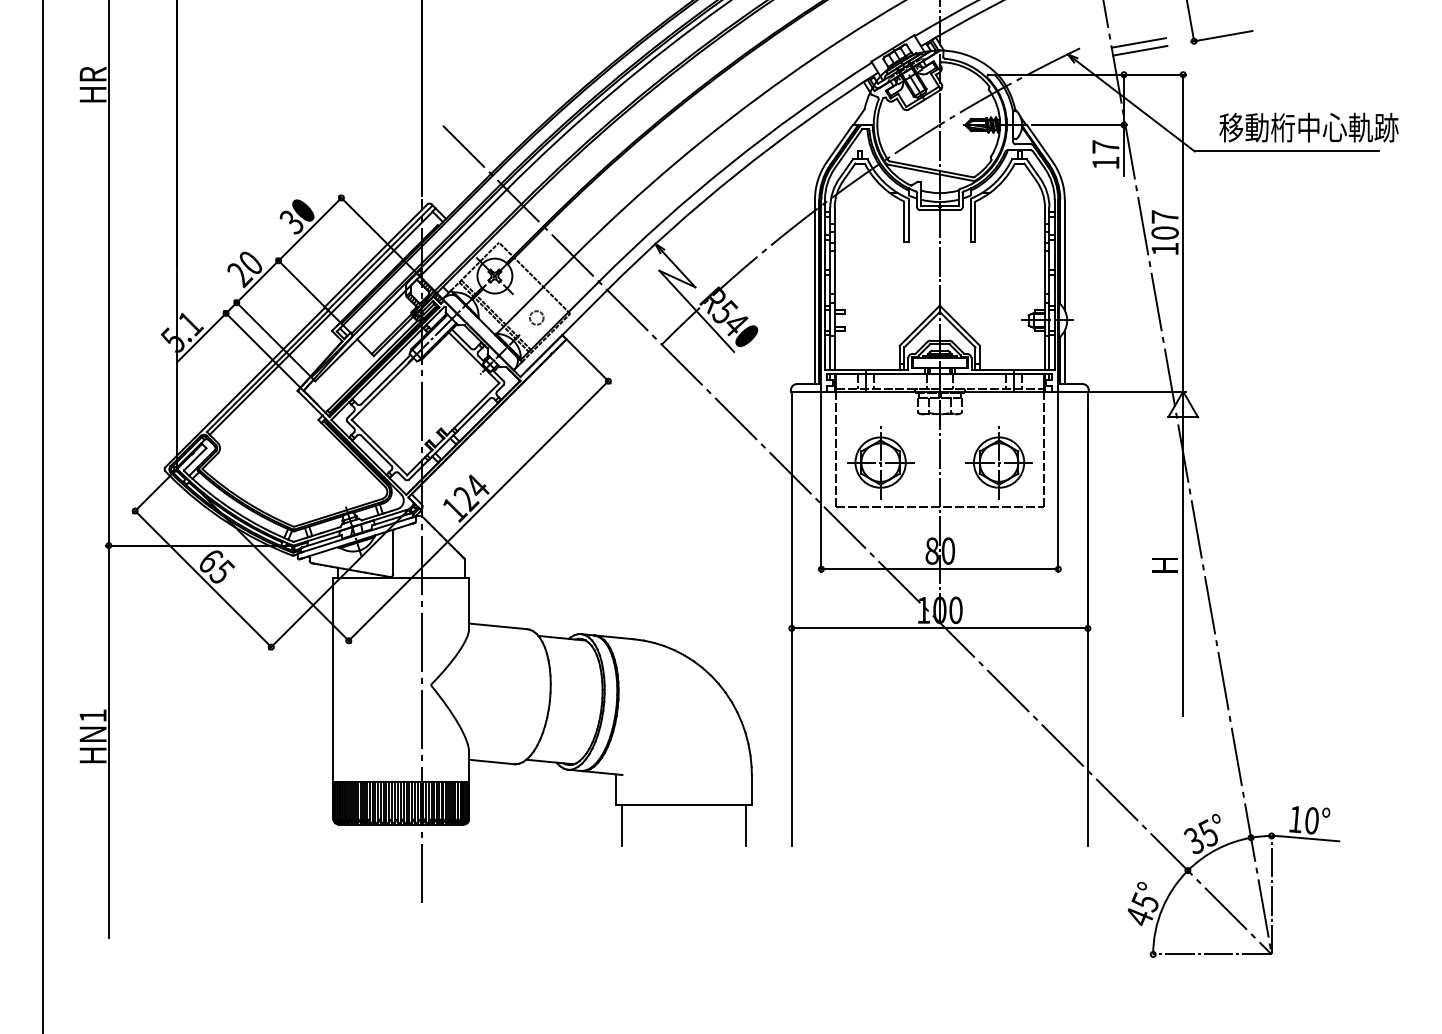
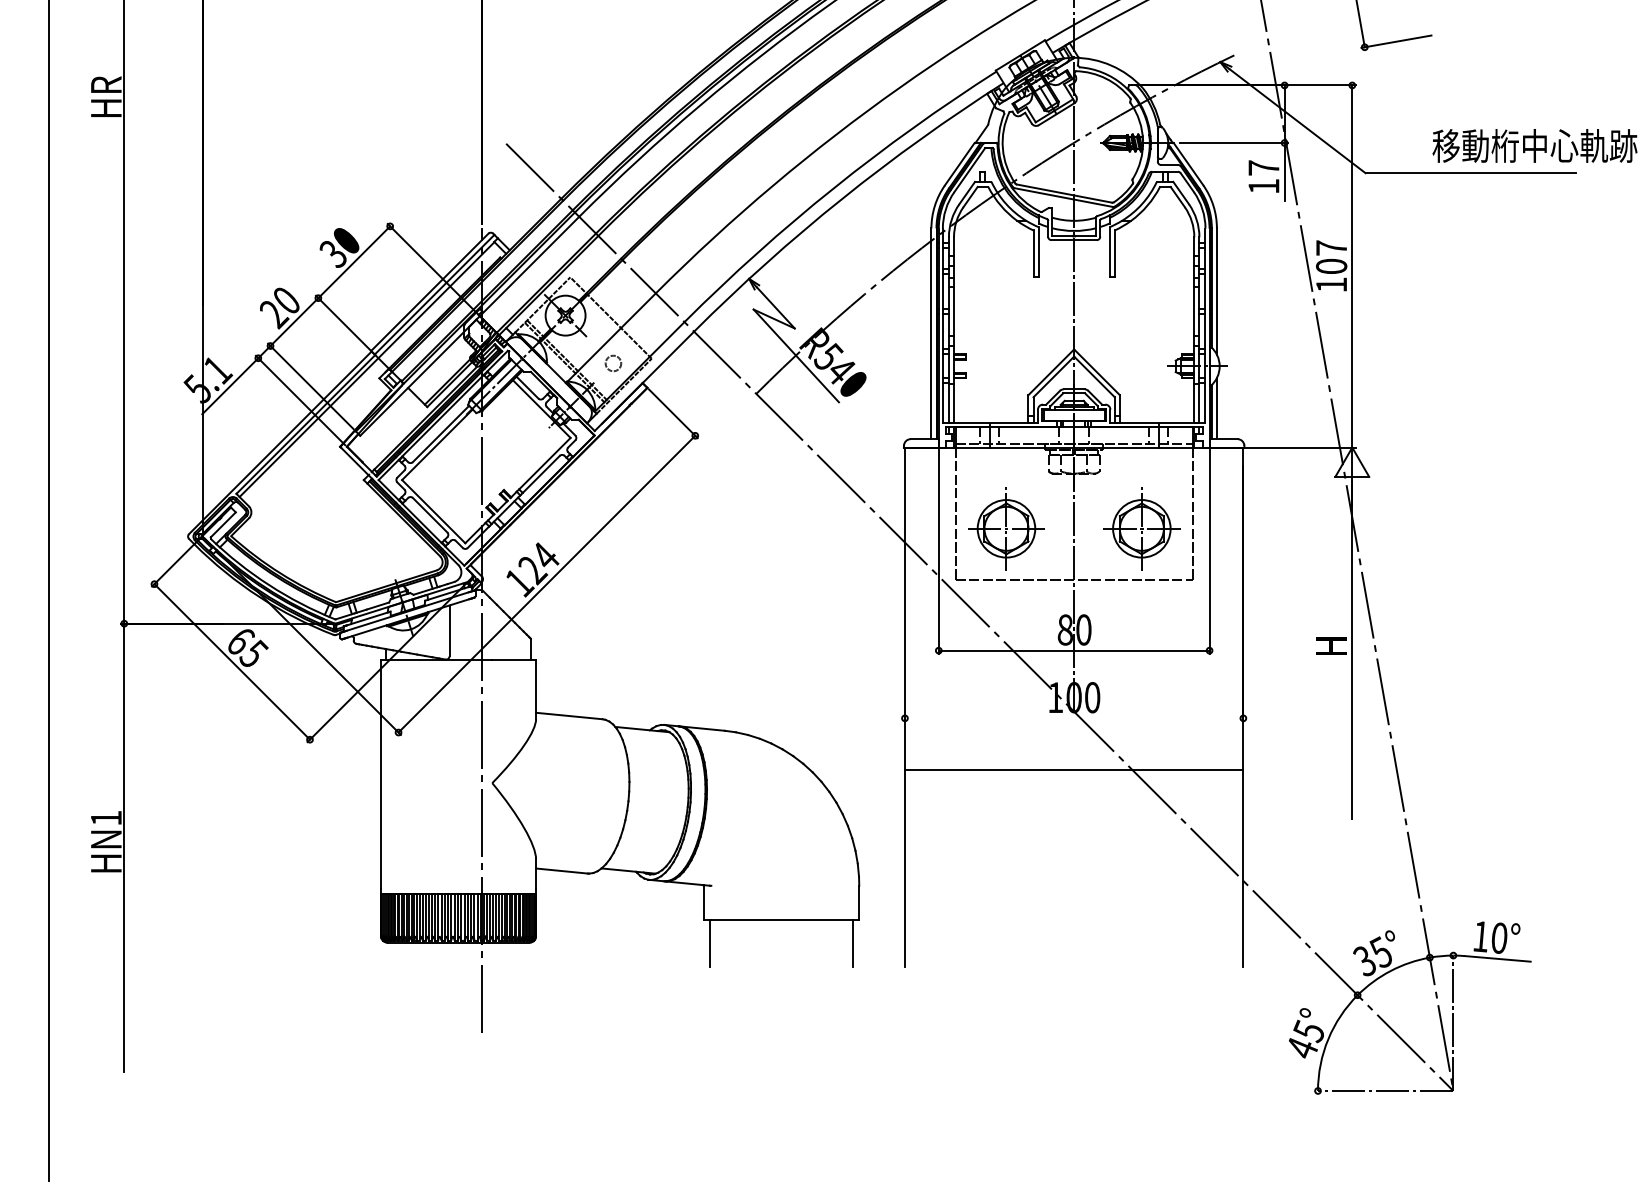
line: (1138, 42) -> (1301, 48), removed
line: (1140, 50) -> (1303, 57), removed
text: (1308, 127) -> (1534, 145), moved
line: (939, 628) -> (1073, 769), moved

